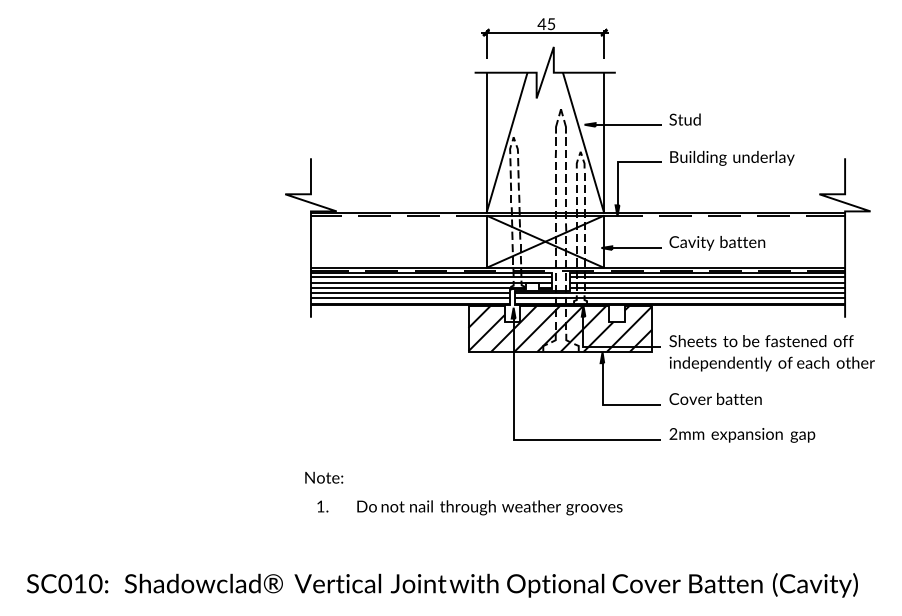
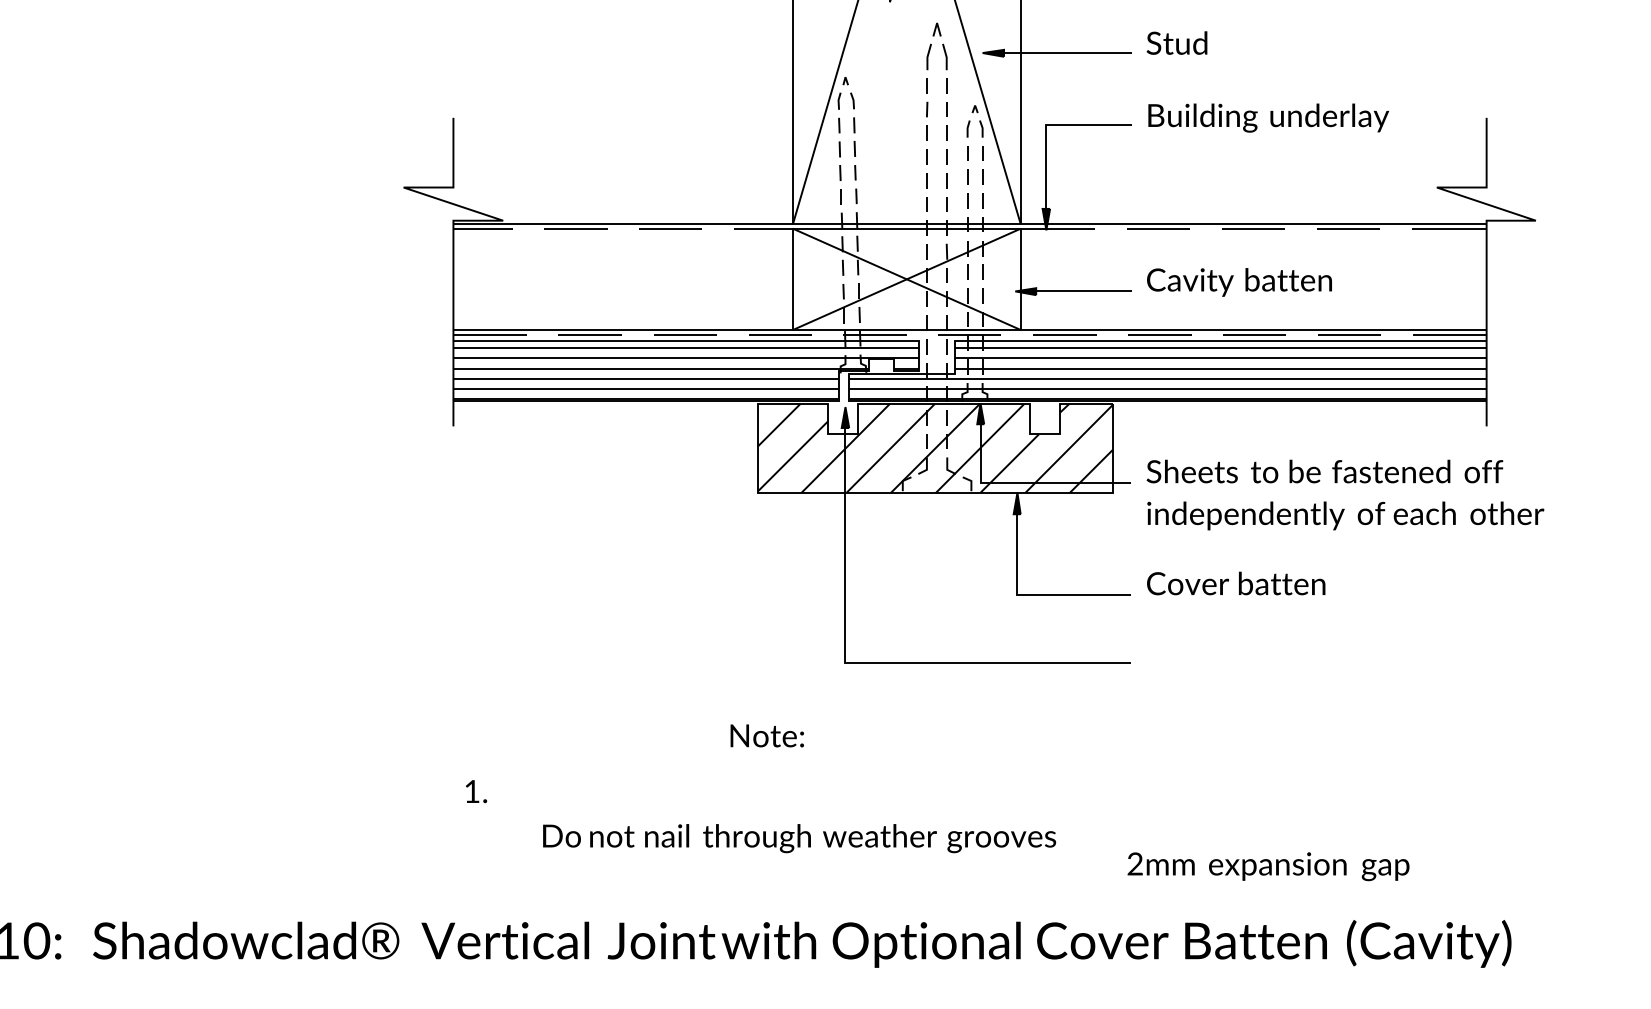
text: (742, 435) -> (1268, 866), moved
text: (324, 477) -> (767, 735), moved
text: (489, 507) -> (798, 837), moved

